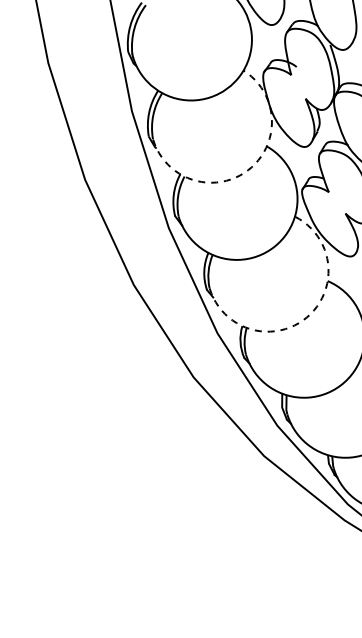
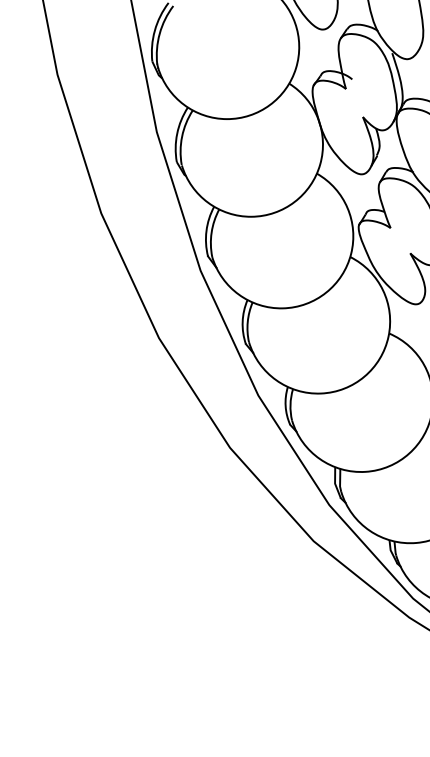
arc: (248, 170) -> (295, 202), dashed -> solid
arc: (306, 317) -> (363, 376), dashed -> solid

